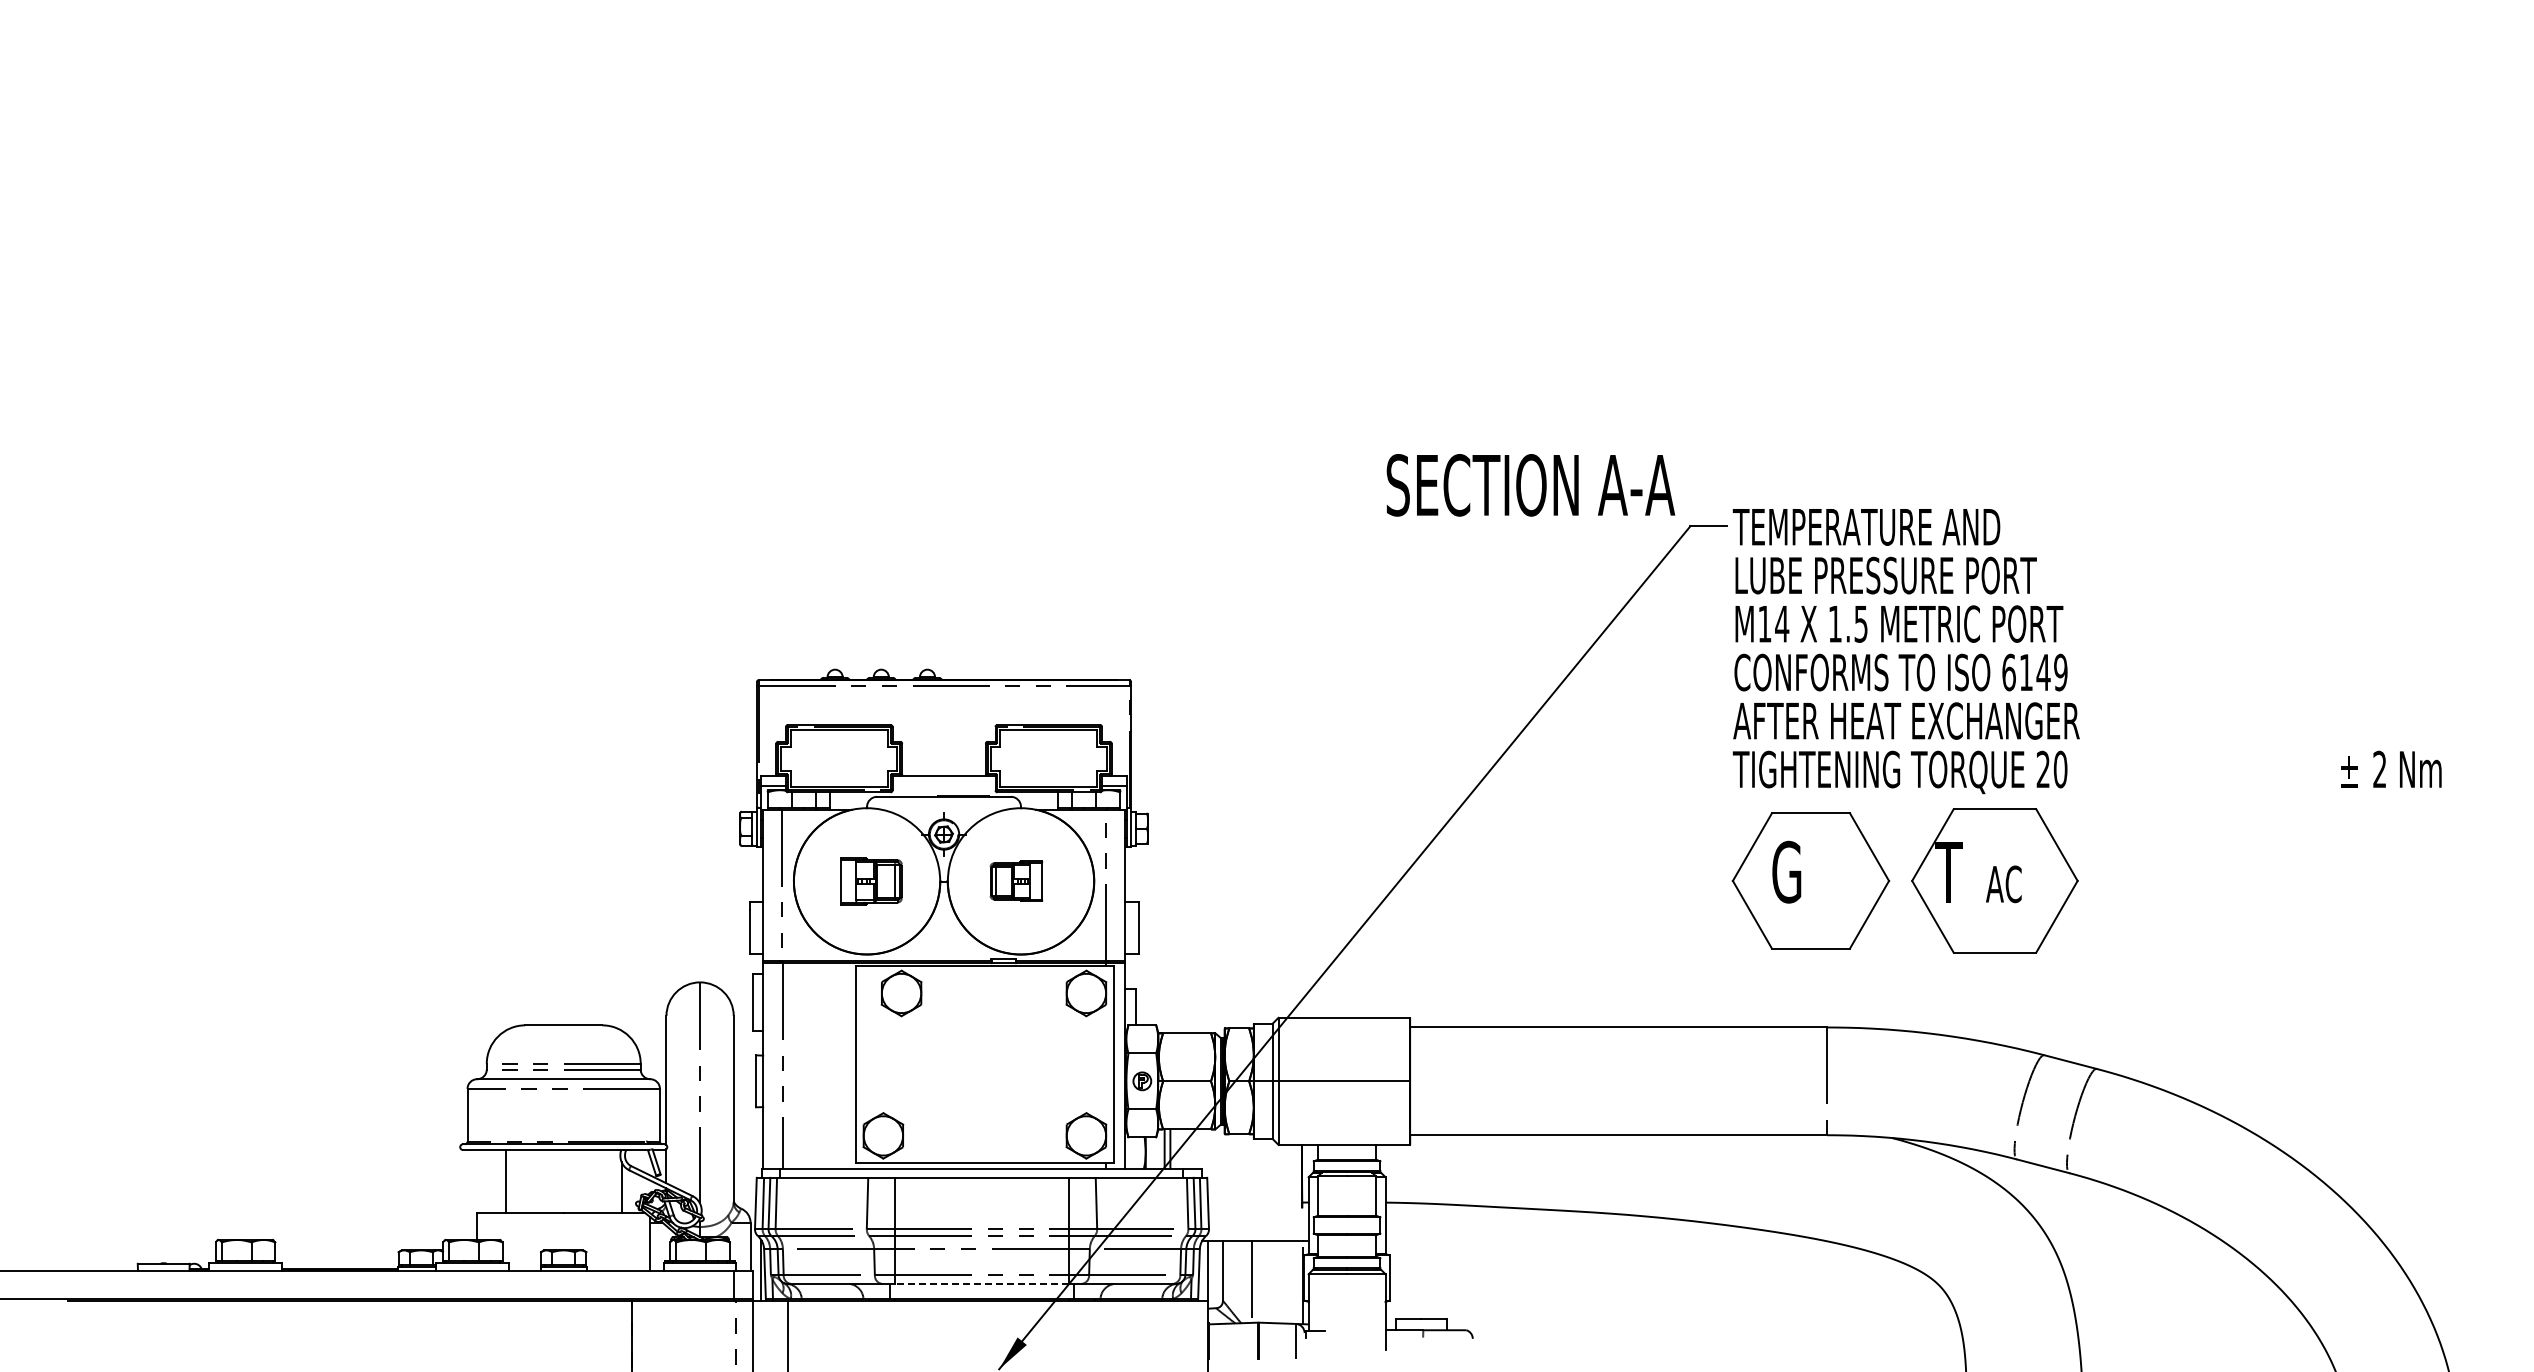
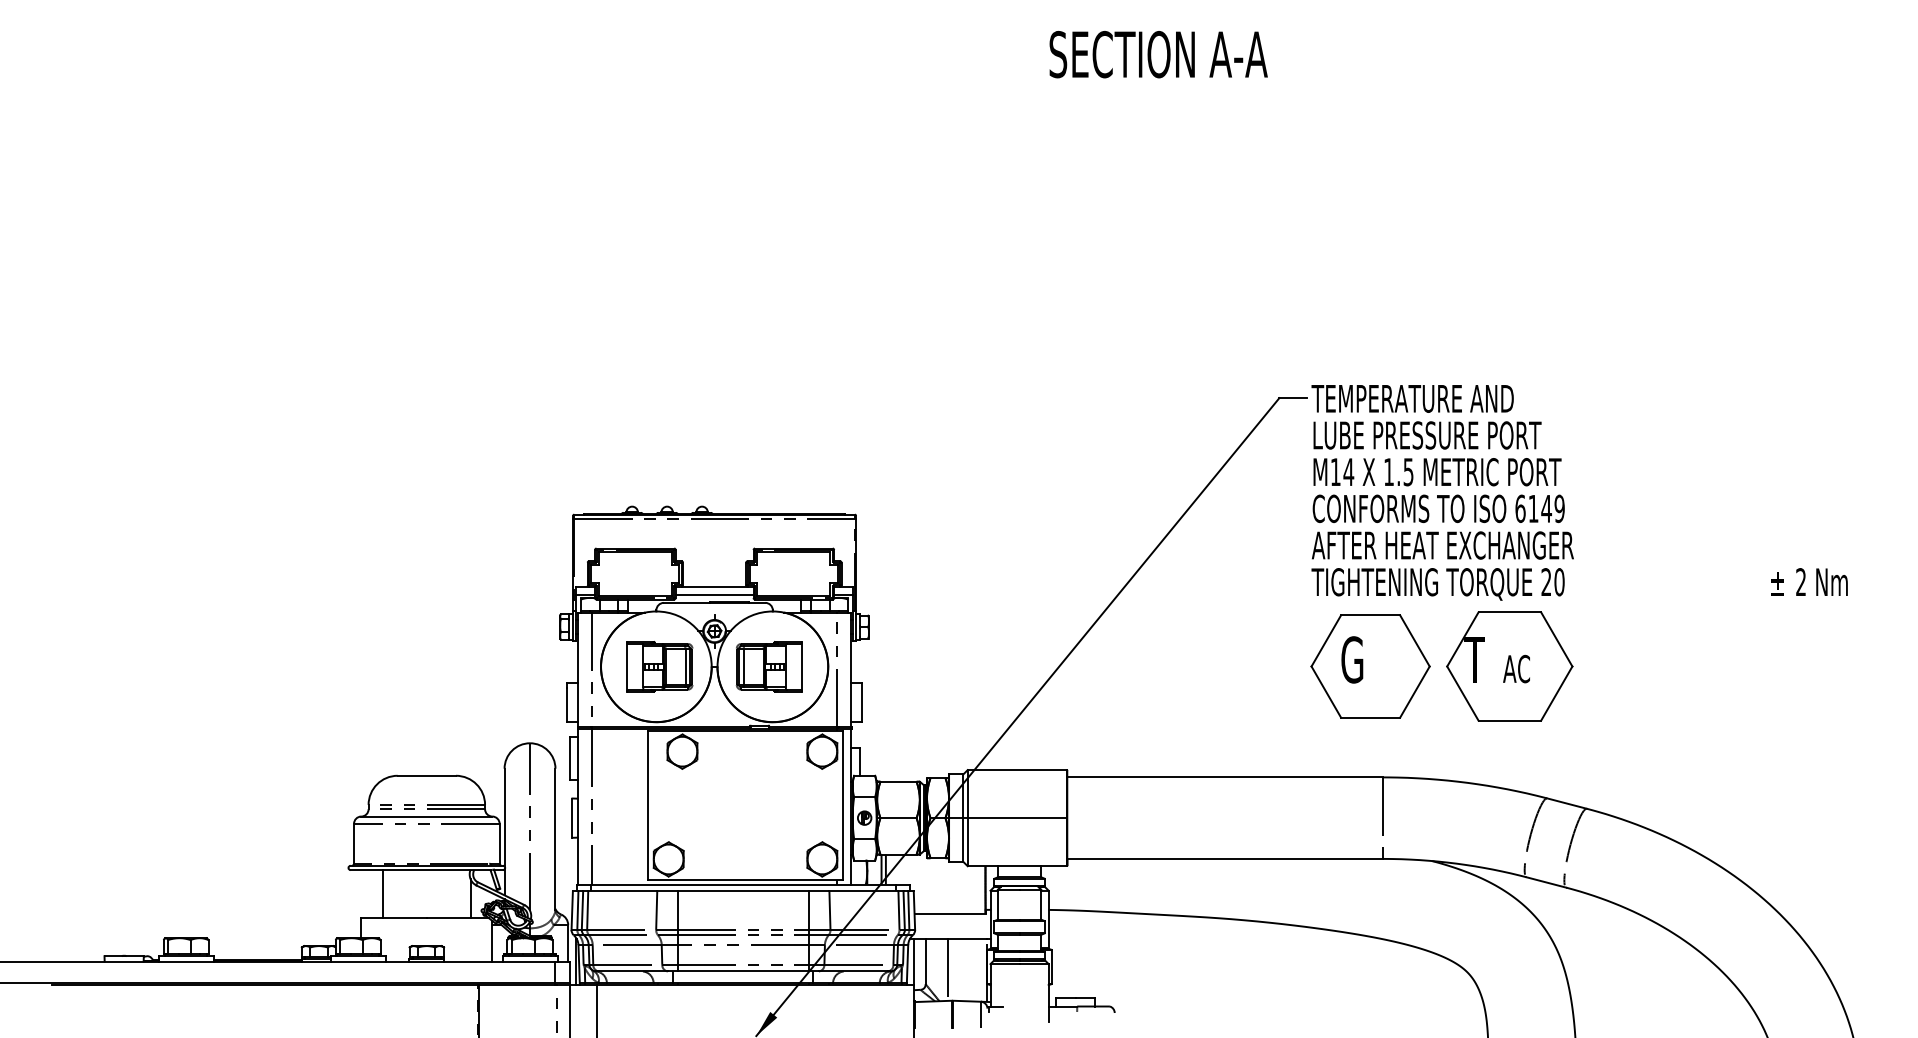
text: (1530, 485) -> (1158, 54), moved
line: (943, 786) -> (714, 595), added
part: (871, 881) -> (659, 666), size x1.43
part: (1016, 881) -> (769, 666), size x1.67
line: (1255, 1208) -> (950, 914), added
line: (982, 1283) -> (743, 971), dashed -> solid

